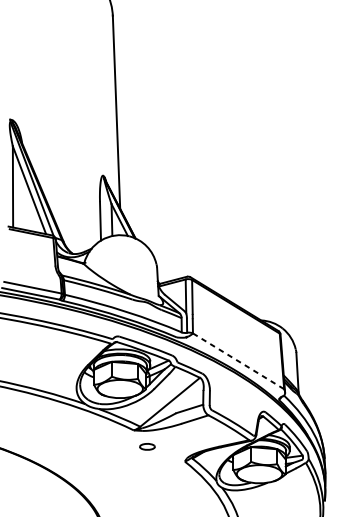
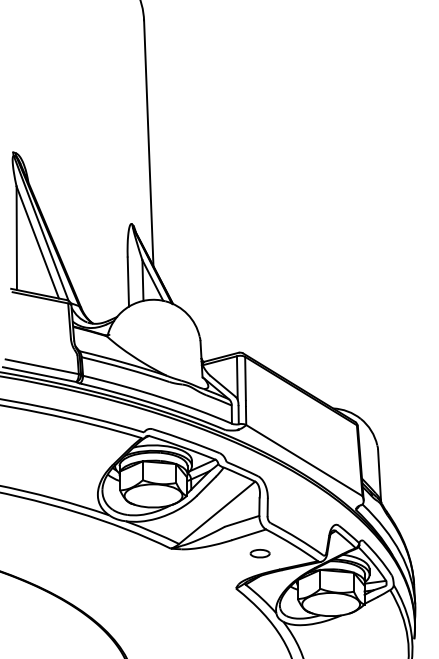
line: (238, 361) -> (304, 460), dashed -> solid
part: (146, 446) -> (259, 553), moved

